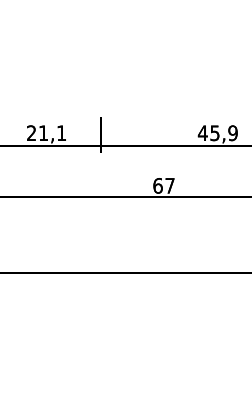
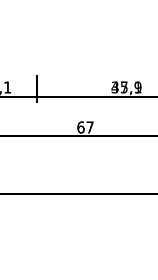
text: (217, 133) -> (126, 87), 45,9 -> 37,1

